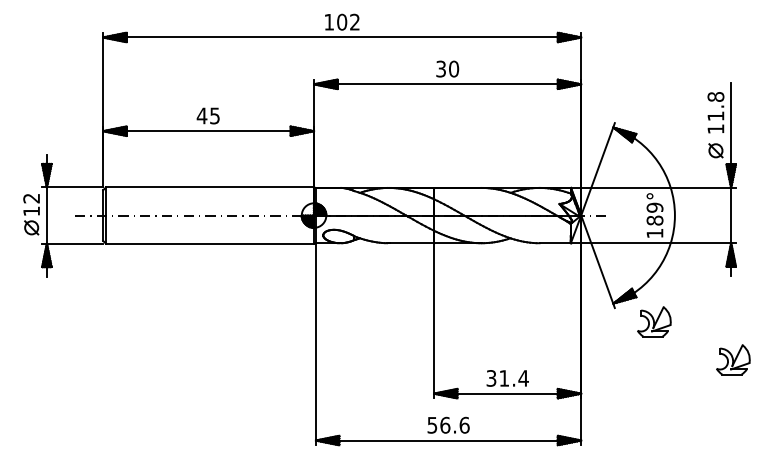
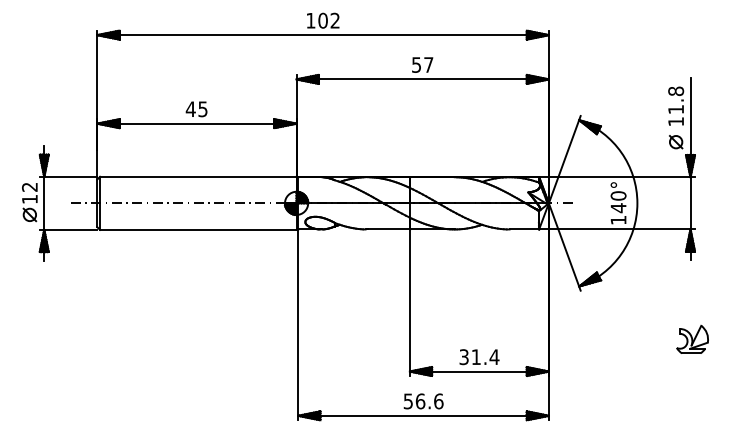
text: (447, 68) -> (422, 64), 30 -> 57
text: (654, 213) -> (618, 201), 189° -> 140°
part: (654, 321) -> (618, 303), removed

